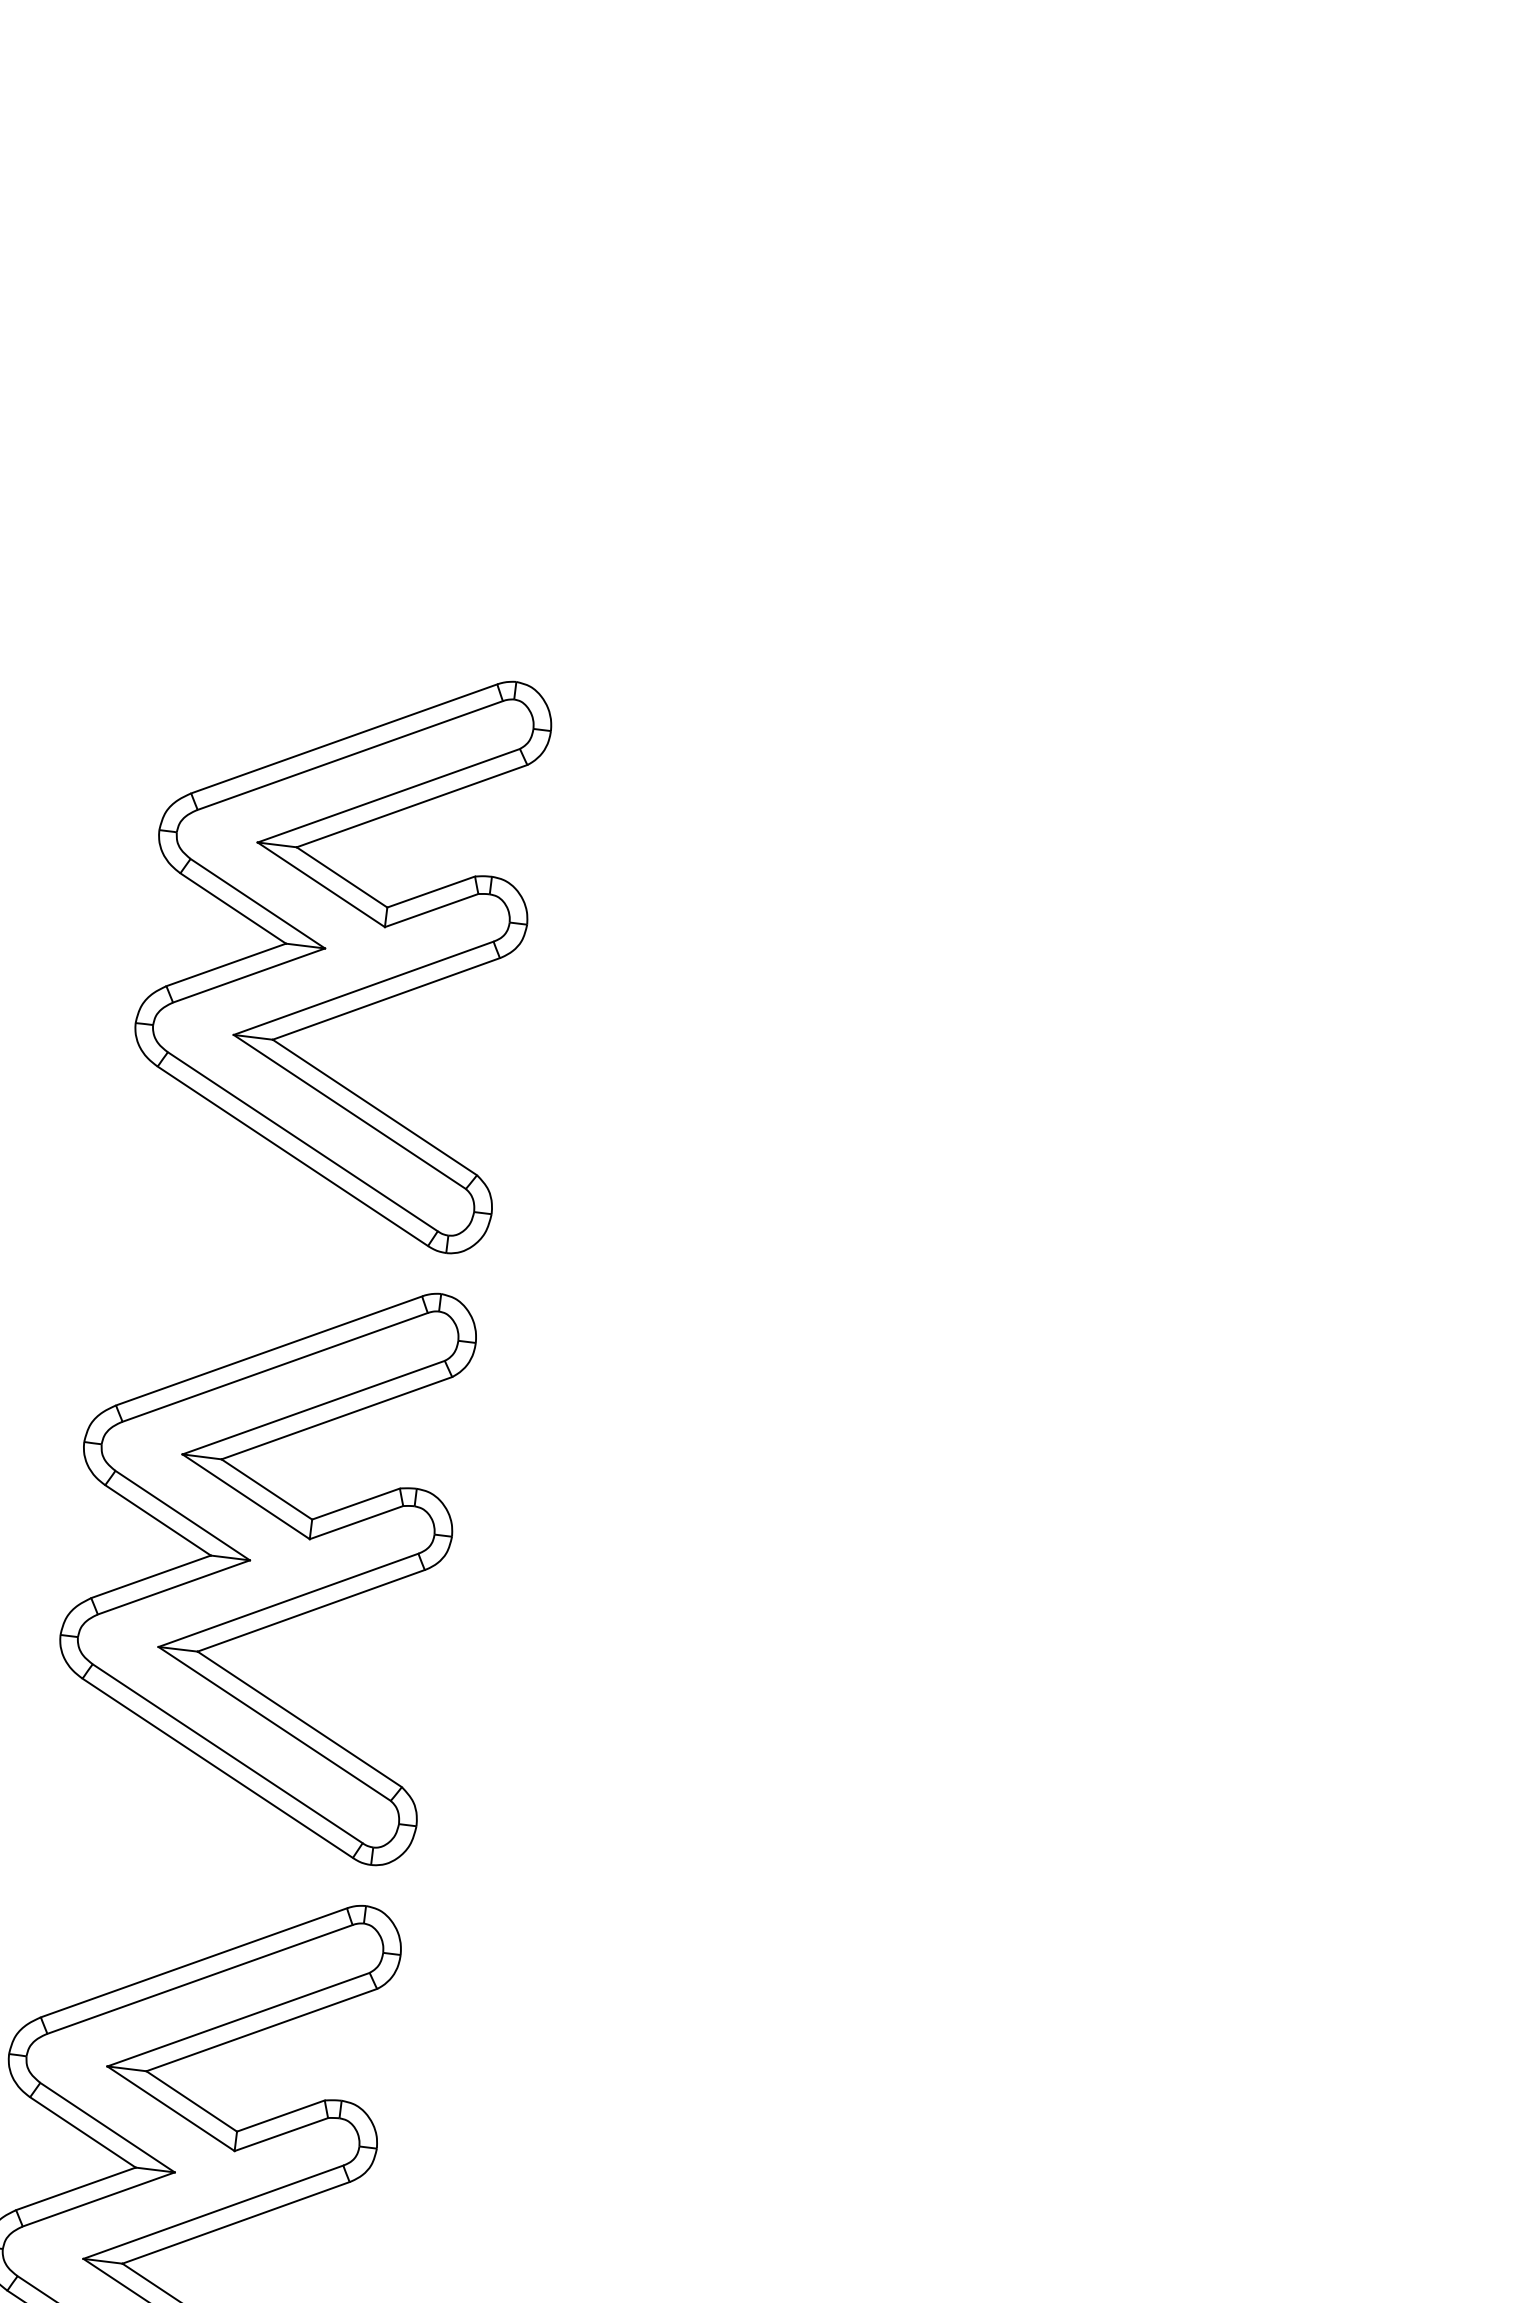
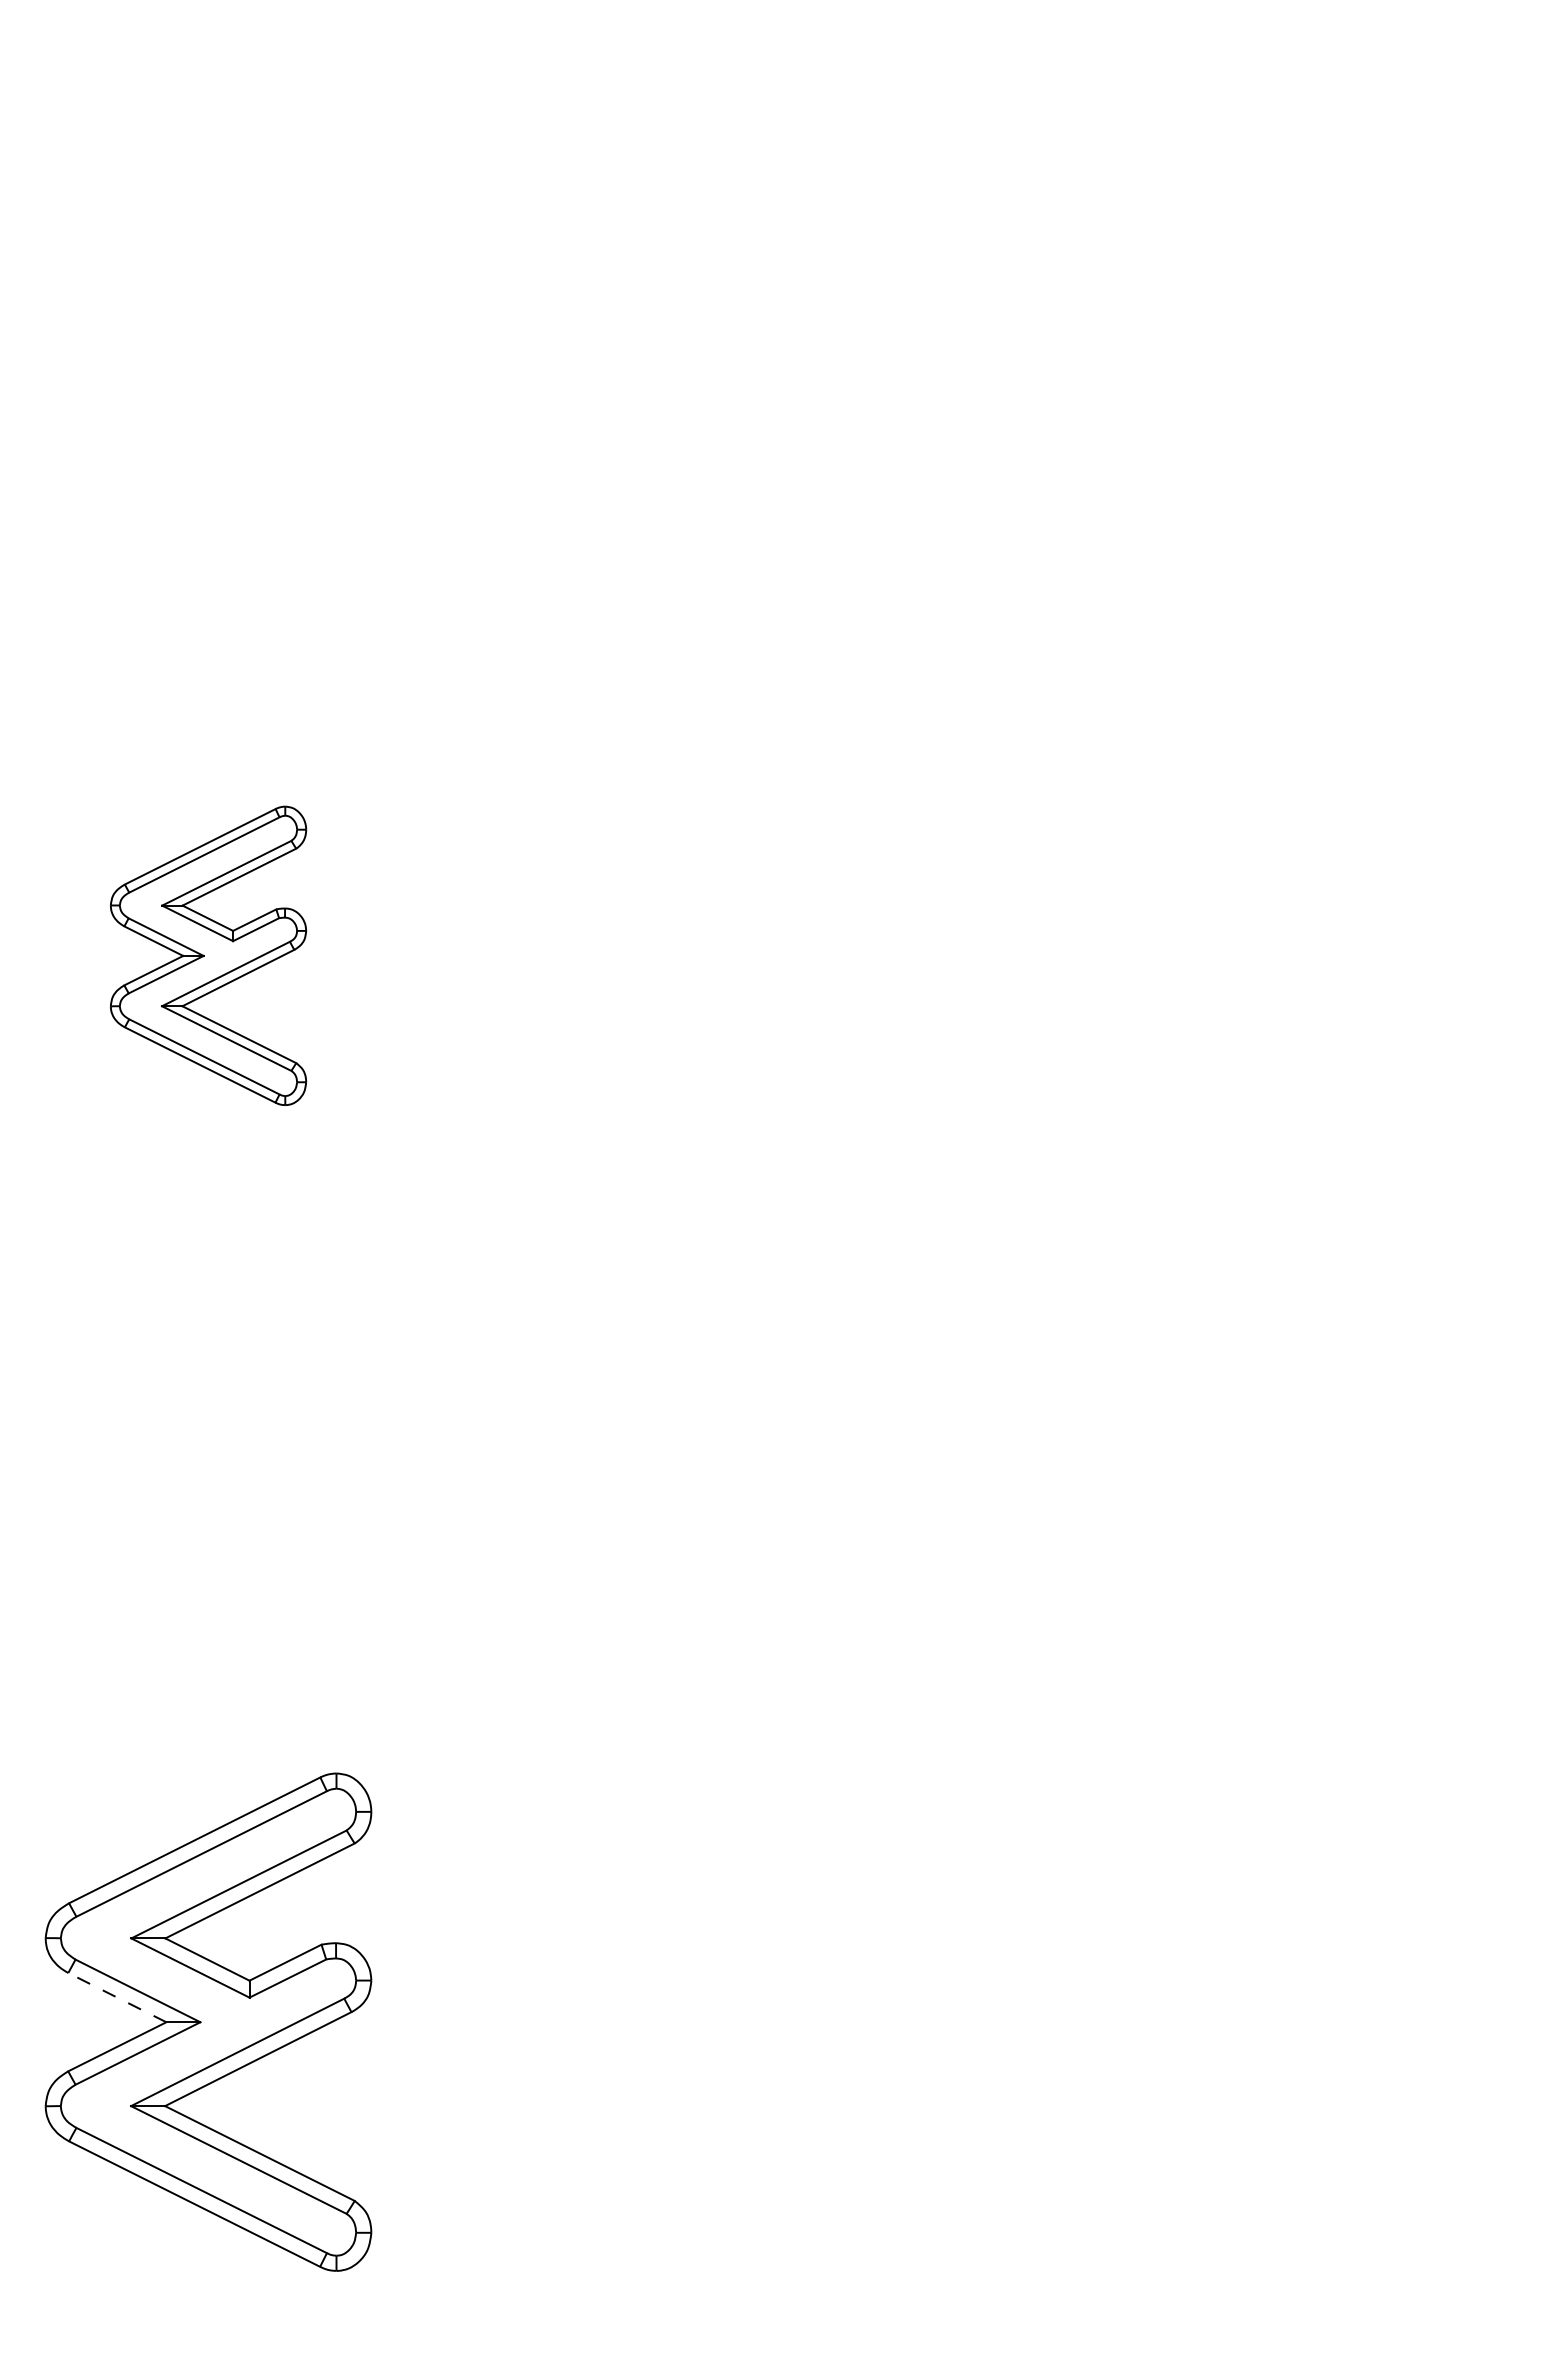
part: (334, 949) -> (208, 955), size x0.6
part: (259, 1560) -> (208, 1488), removed
line: (83, 2132) -> (117, 1997), solid -> dashed

